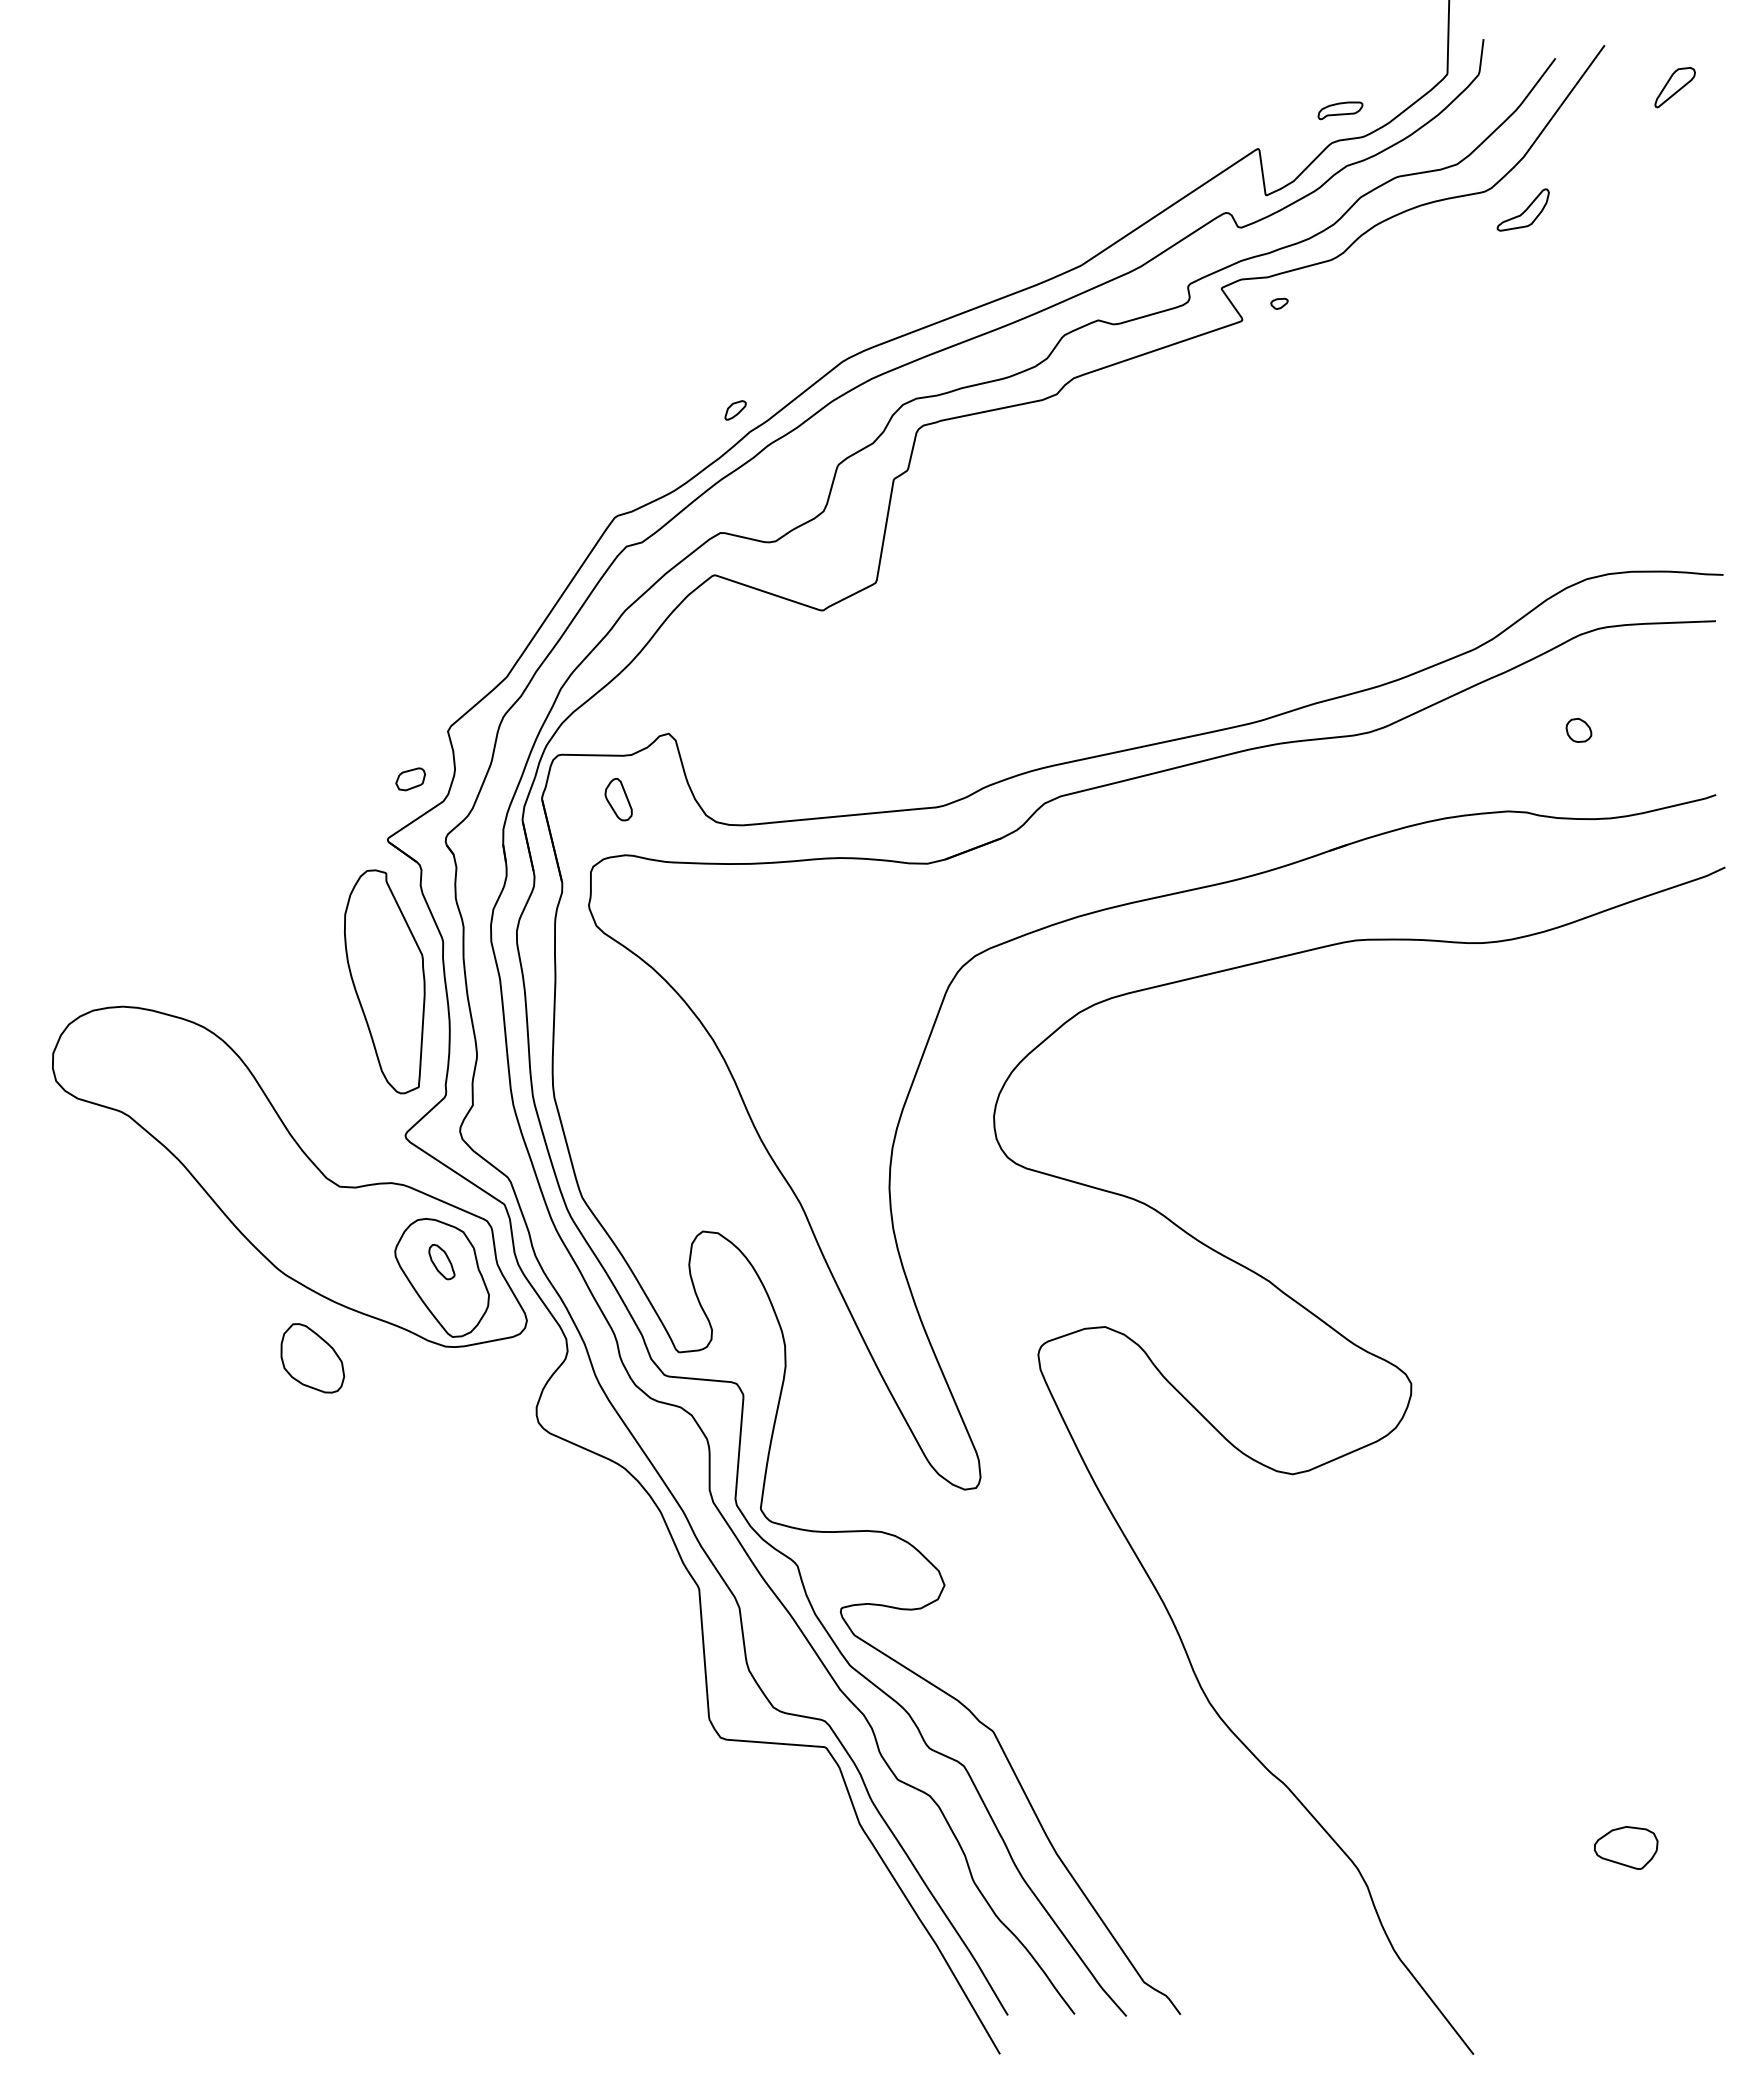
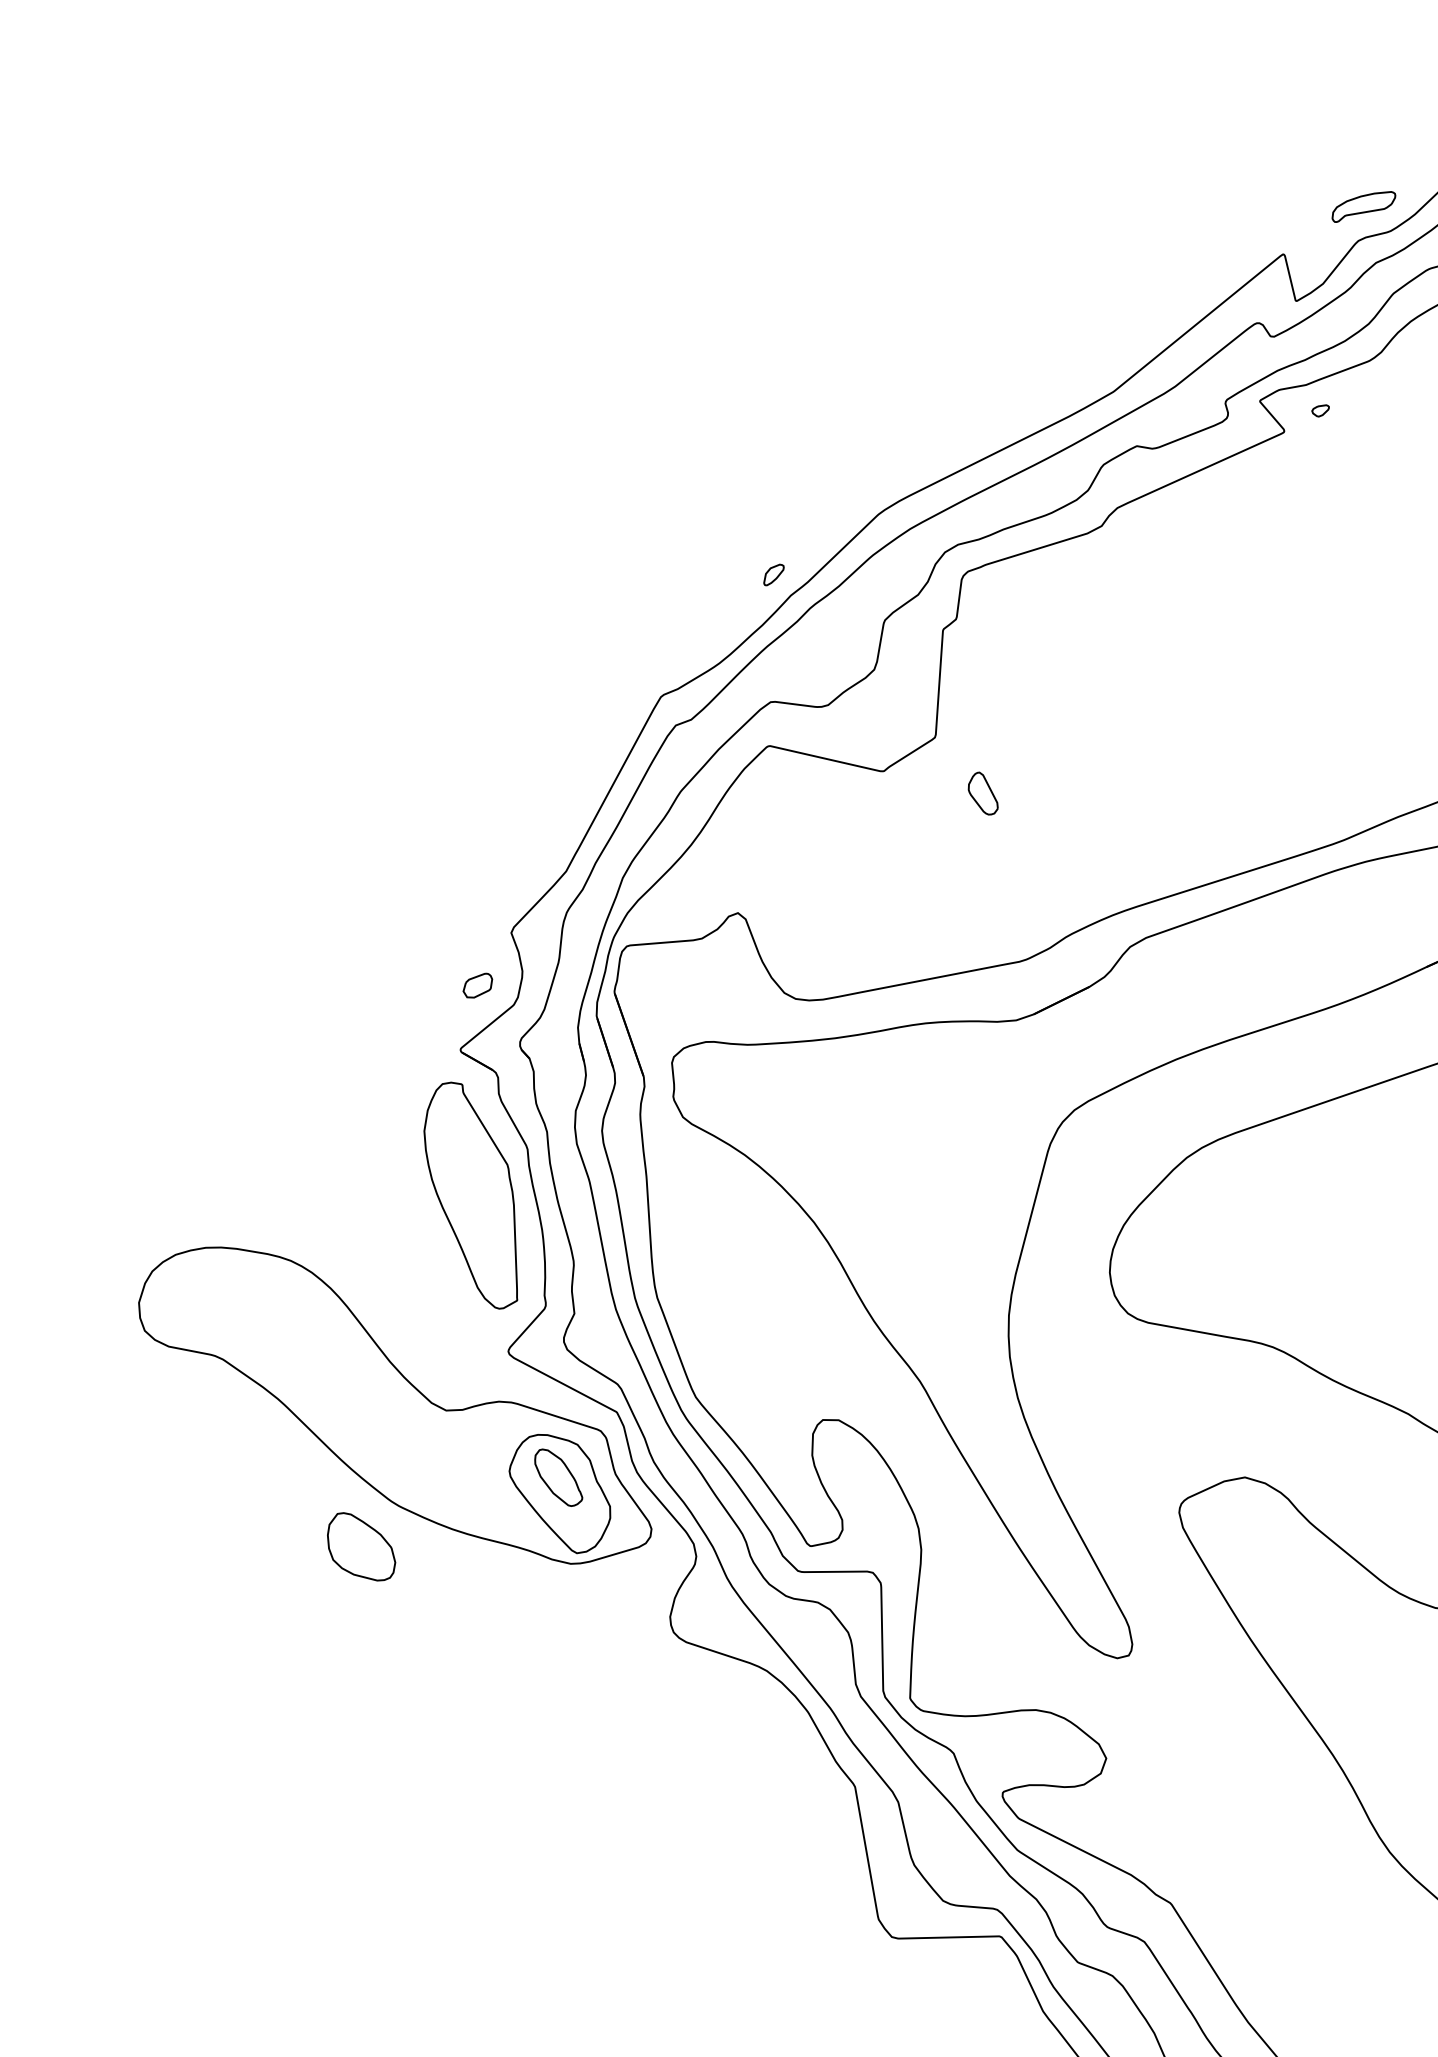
part: (1340, 110) -> (1363, 206), size x1.43
part: (618, 799) -> (982, 793), moved
part: (441, 1261) -> (557, 1477), size x1.67
part: (312, 1358) -> (360, 1547), moved

